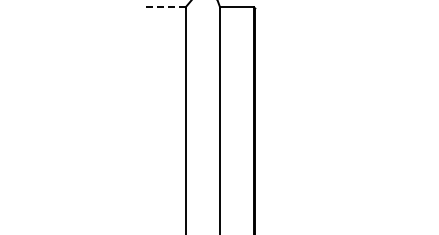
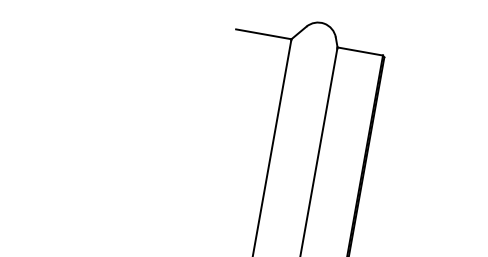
line: (164, 7) -> (263, 34), dashed -> solid

